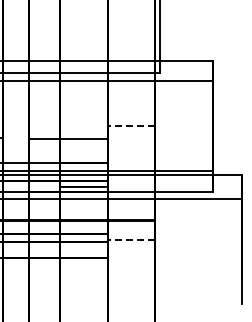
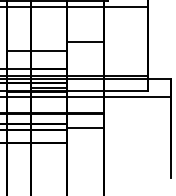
line: (131, 126) -> (85, 41), dashed -> solid
line: (131, 239) -> (85, 128), dashed -> solid

